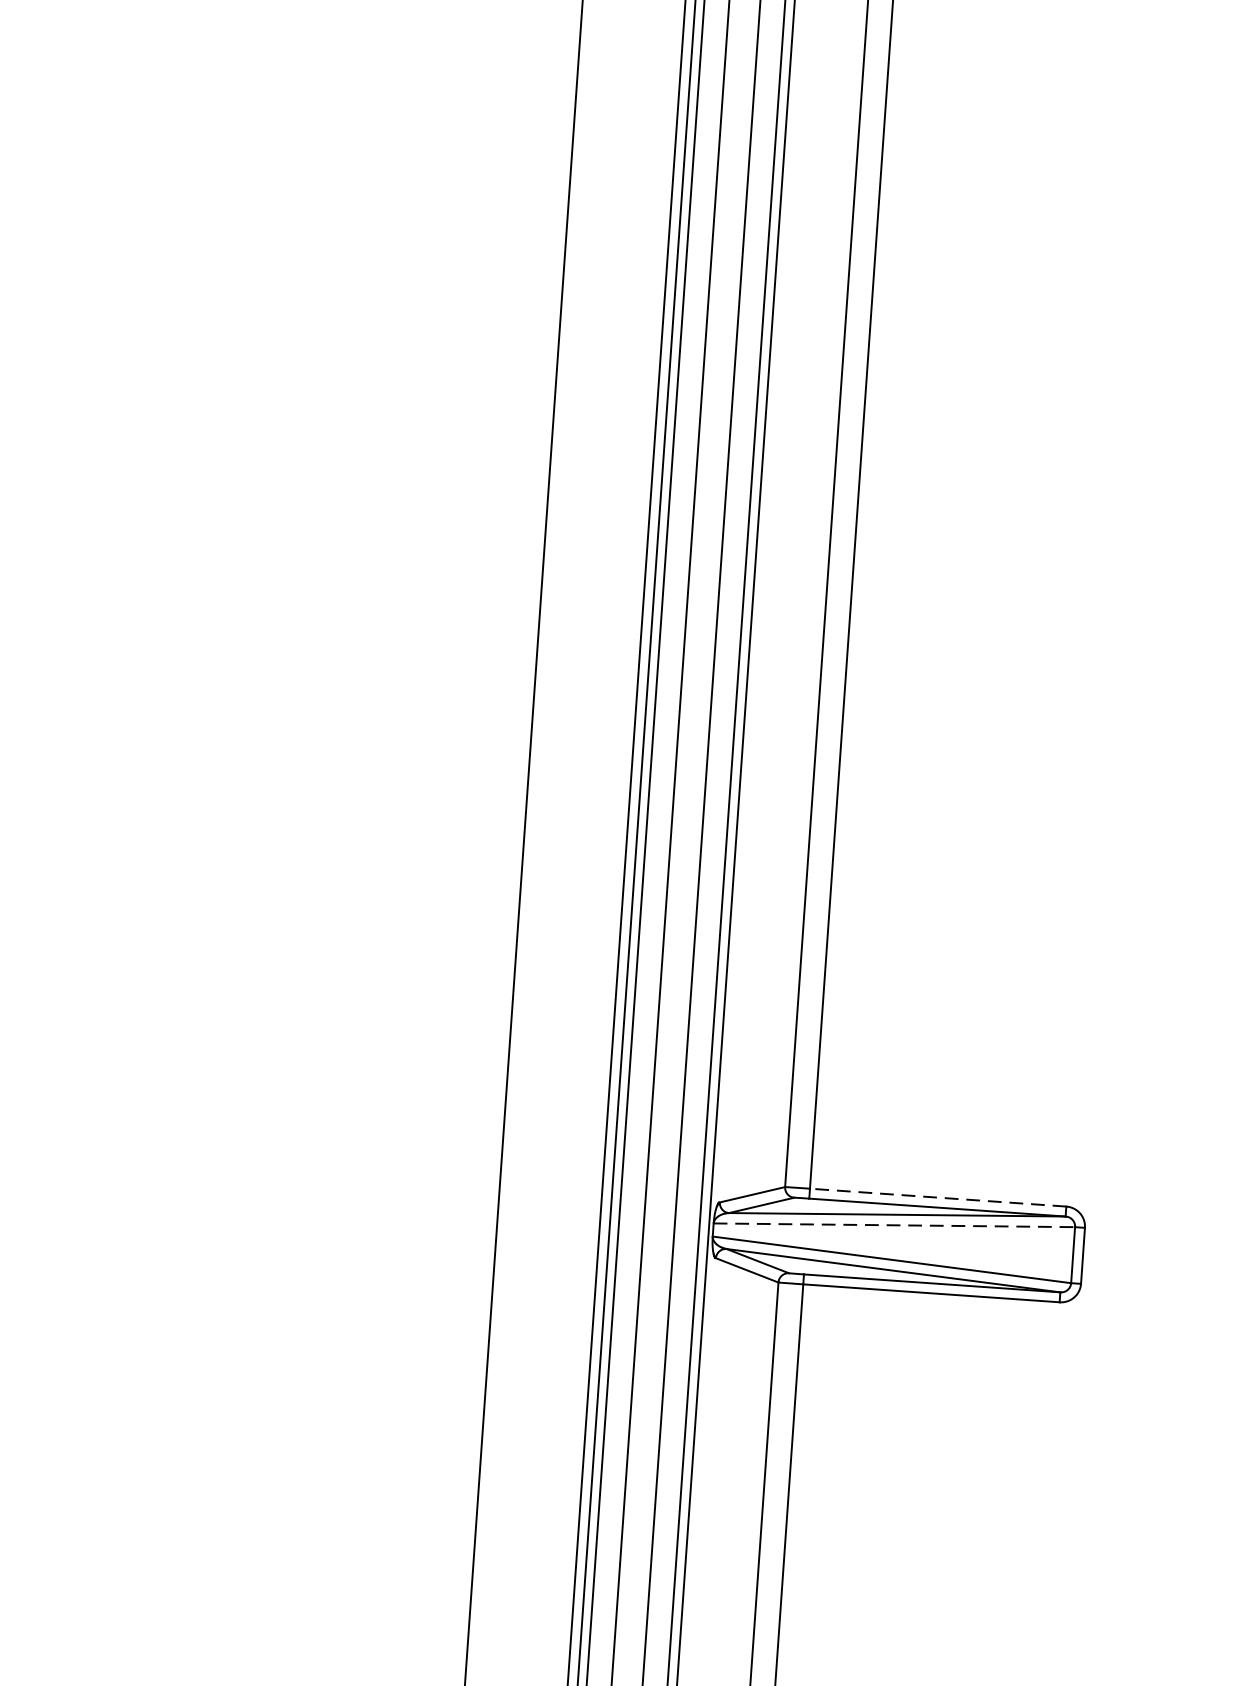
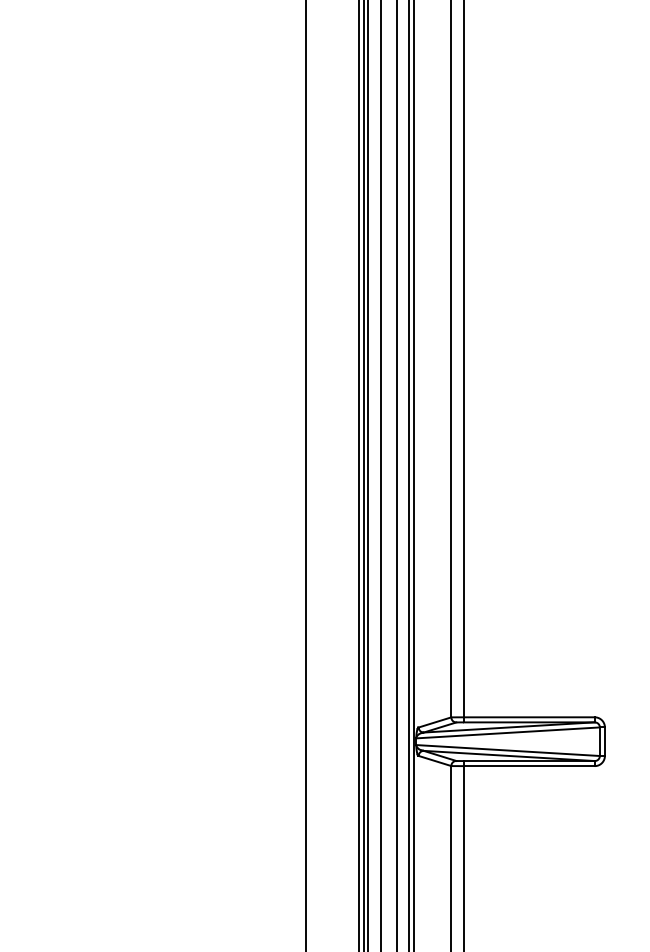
line: (936, 1197) -> (528, 717), dashed -> solid
line: (895, 1224) -> (508, 732), dashed -> solid

